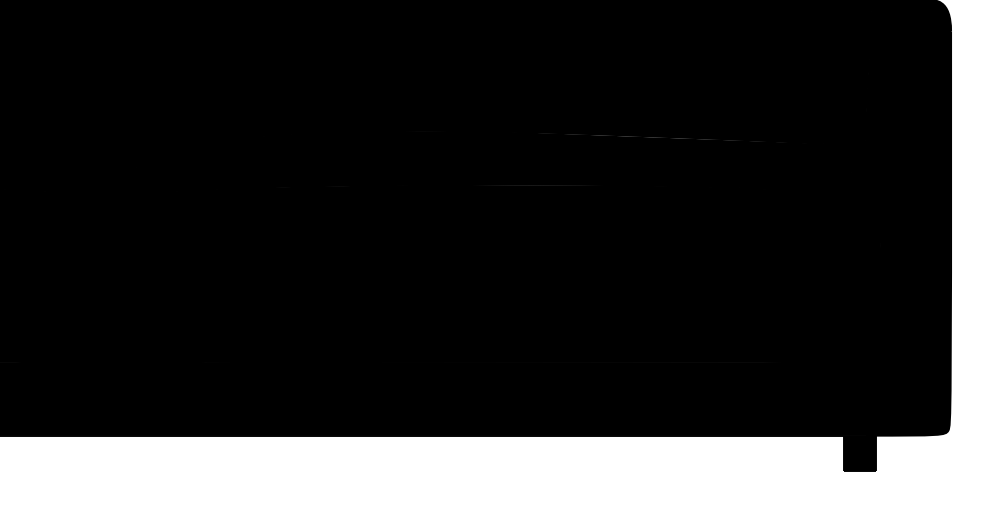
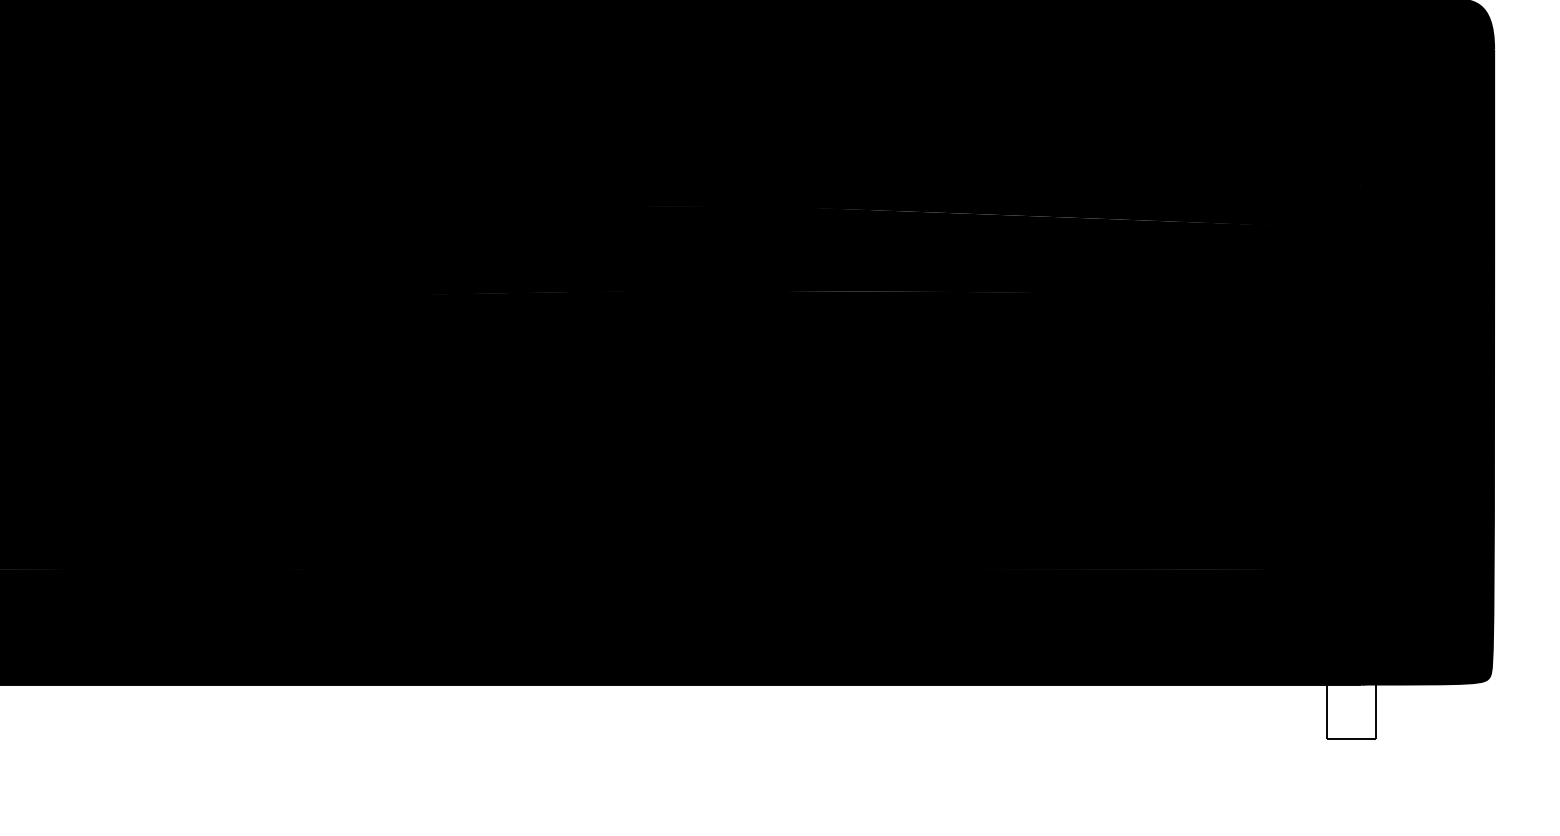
fill: (859, 452) -> (1350, 710), removed

